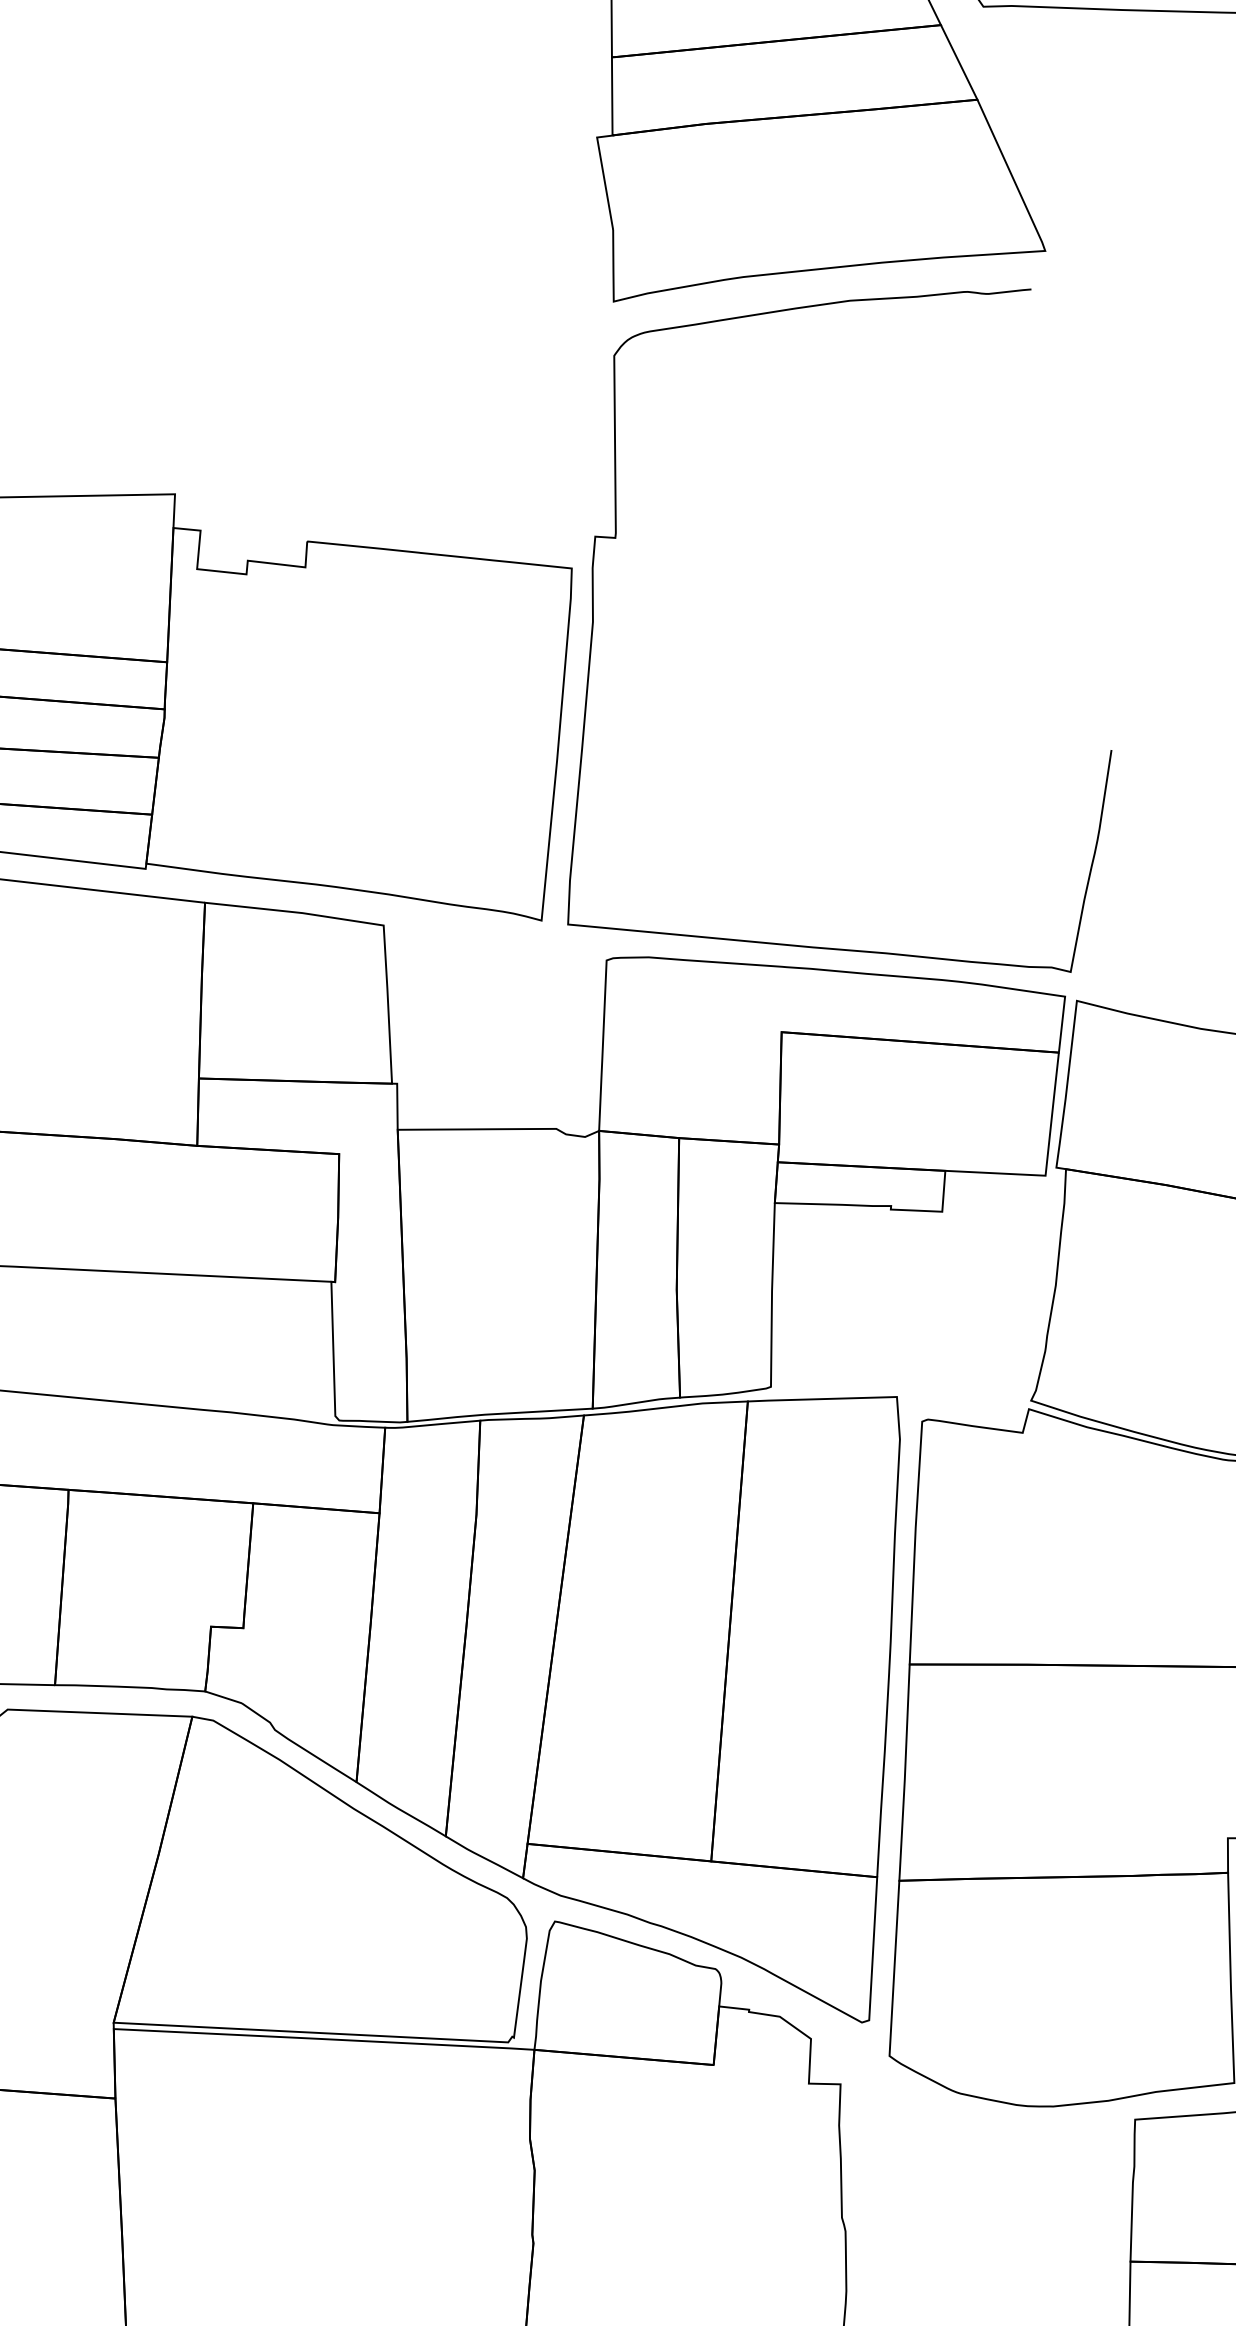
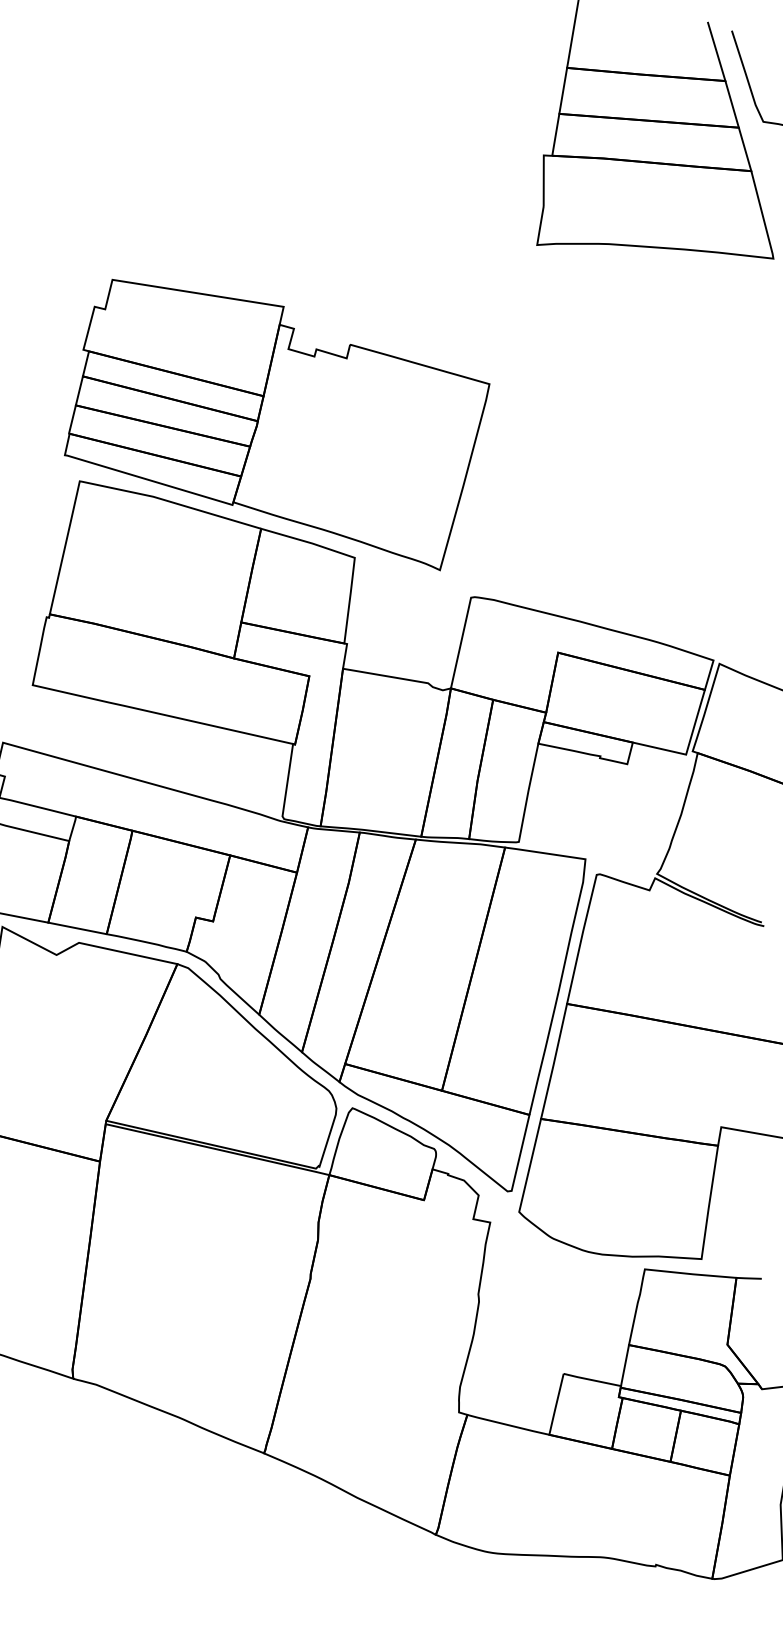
curve: (593, 647) -> (493, 428), removed

